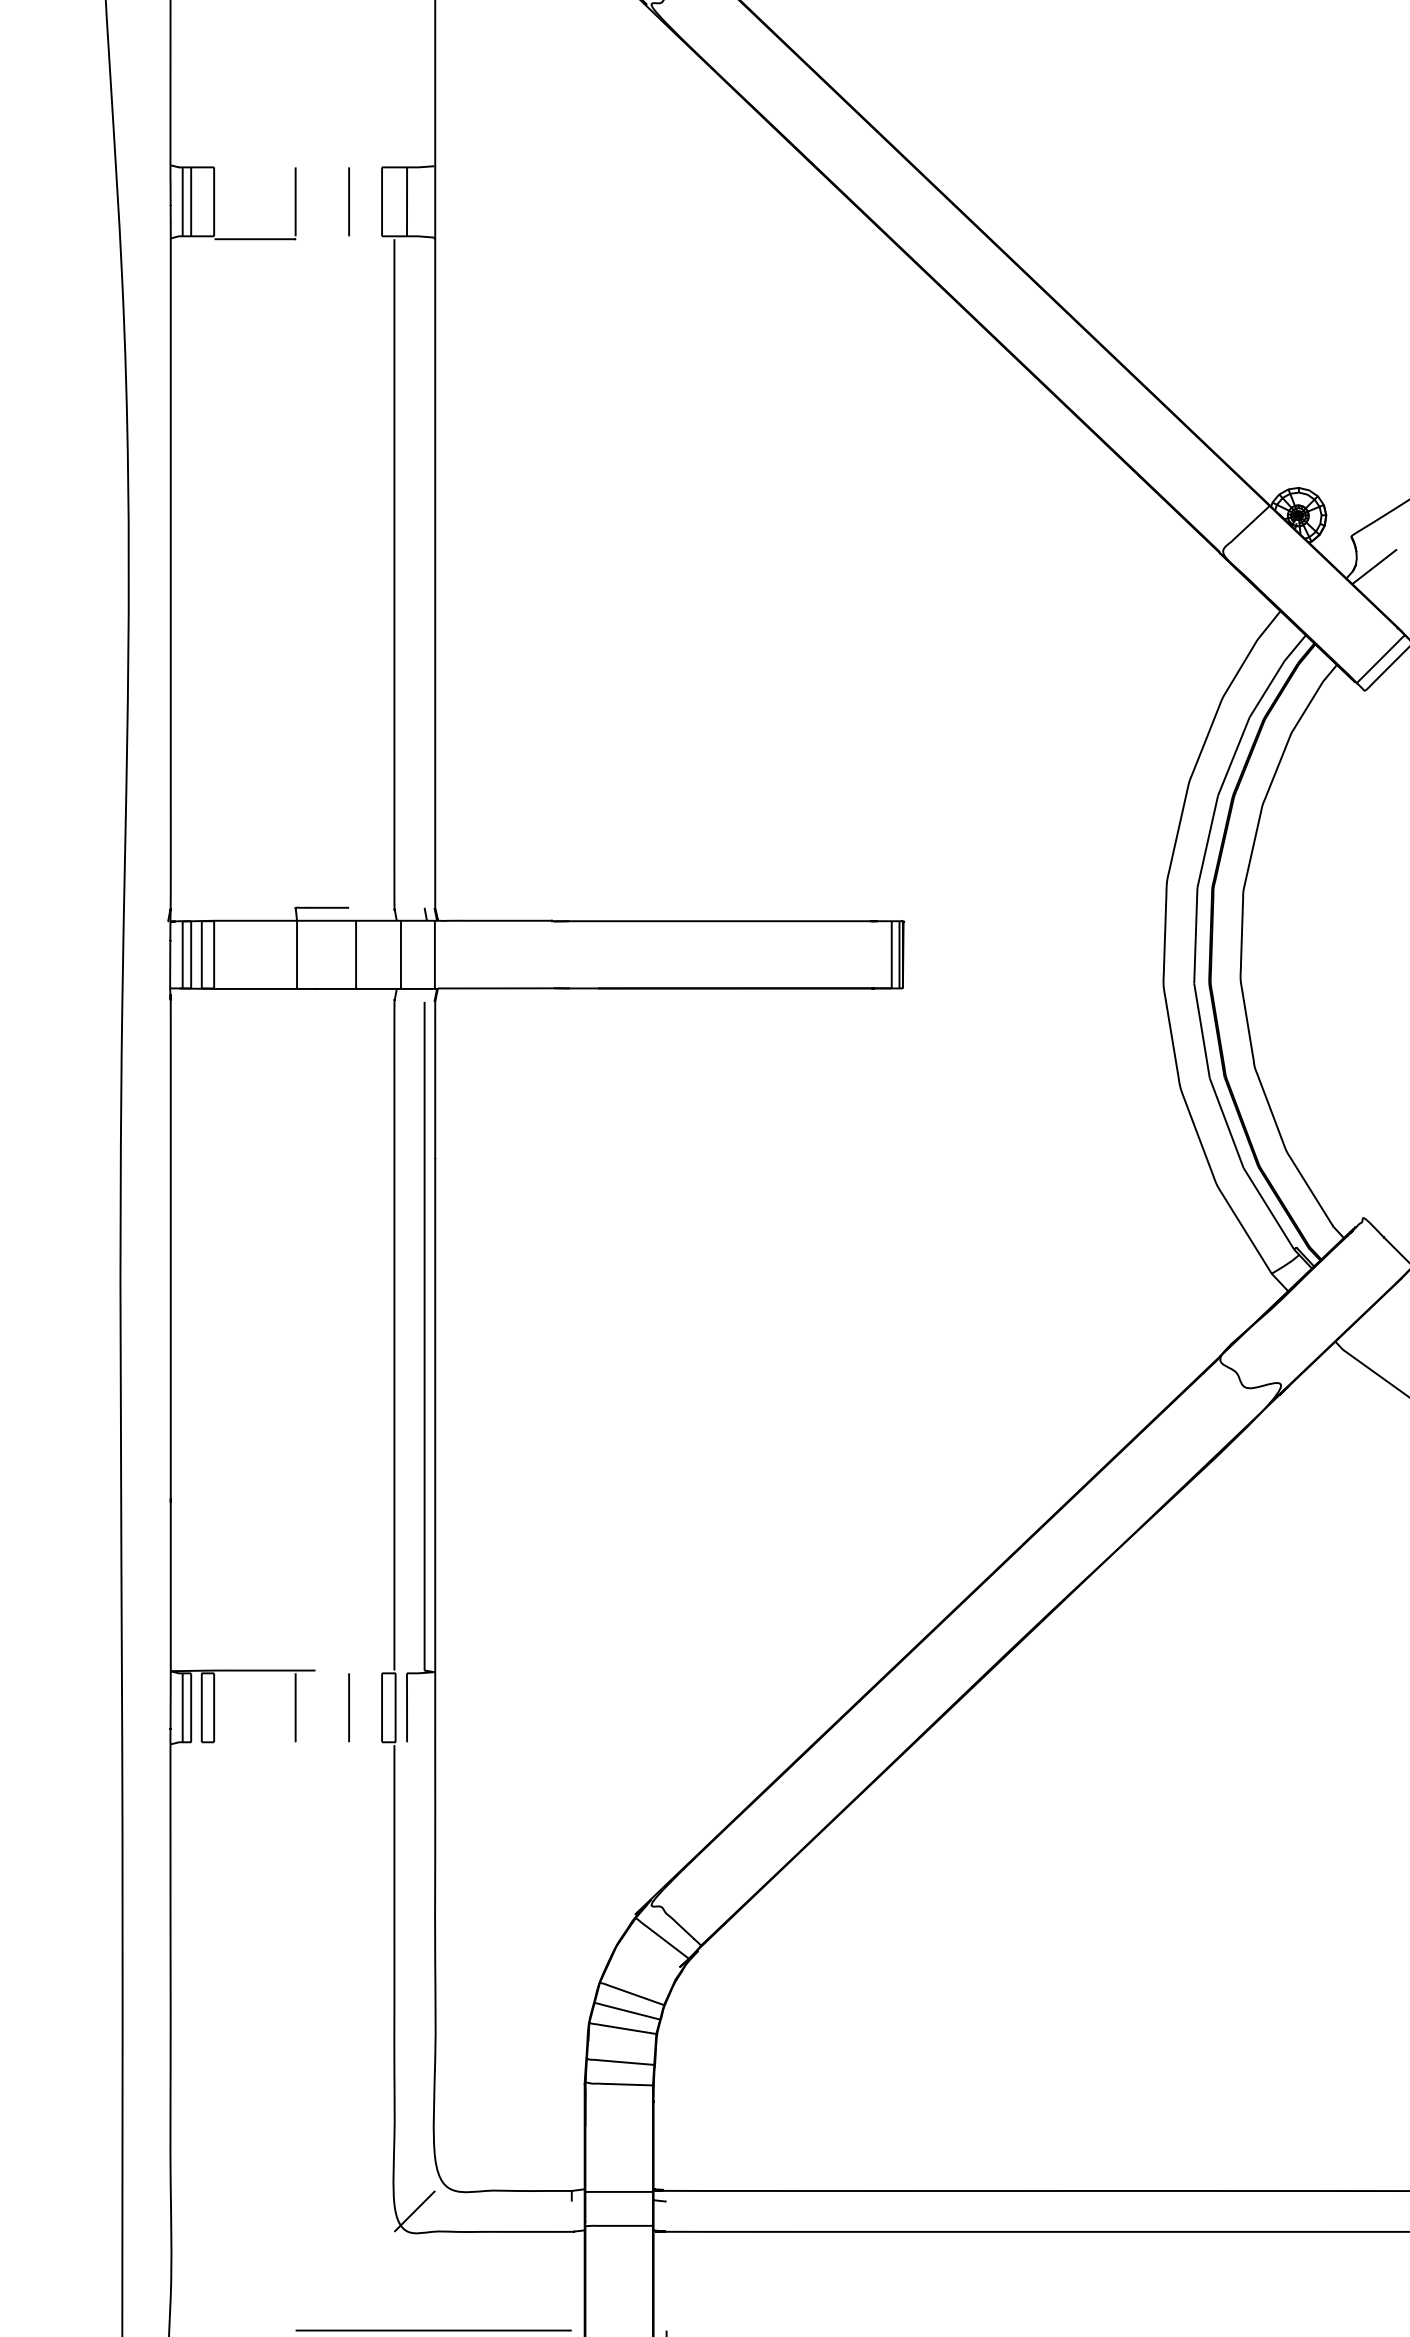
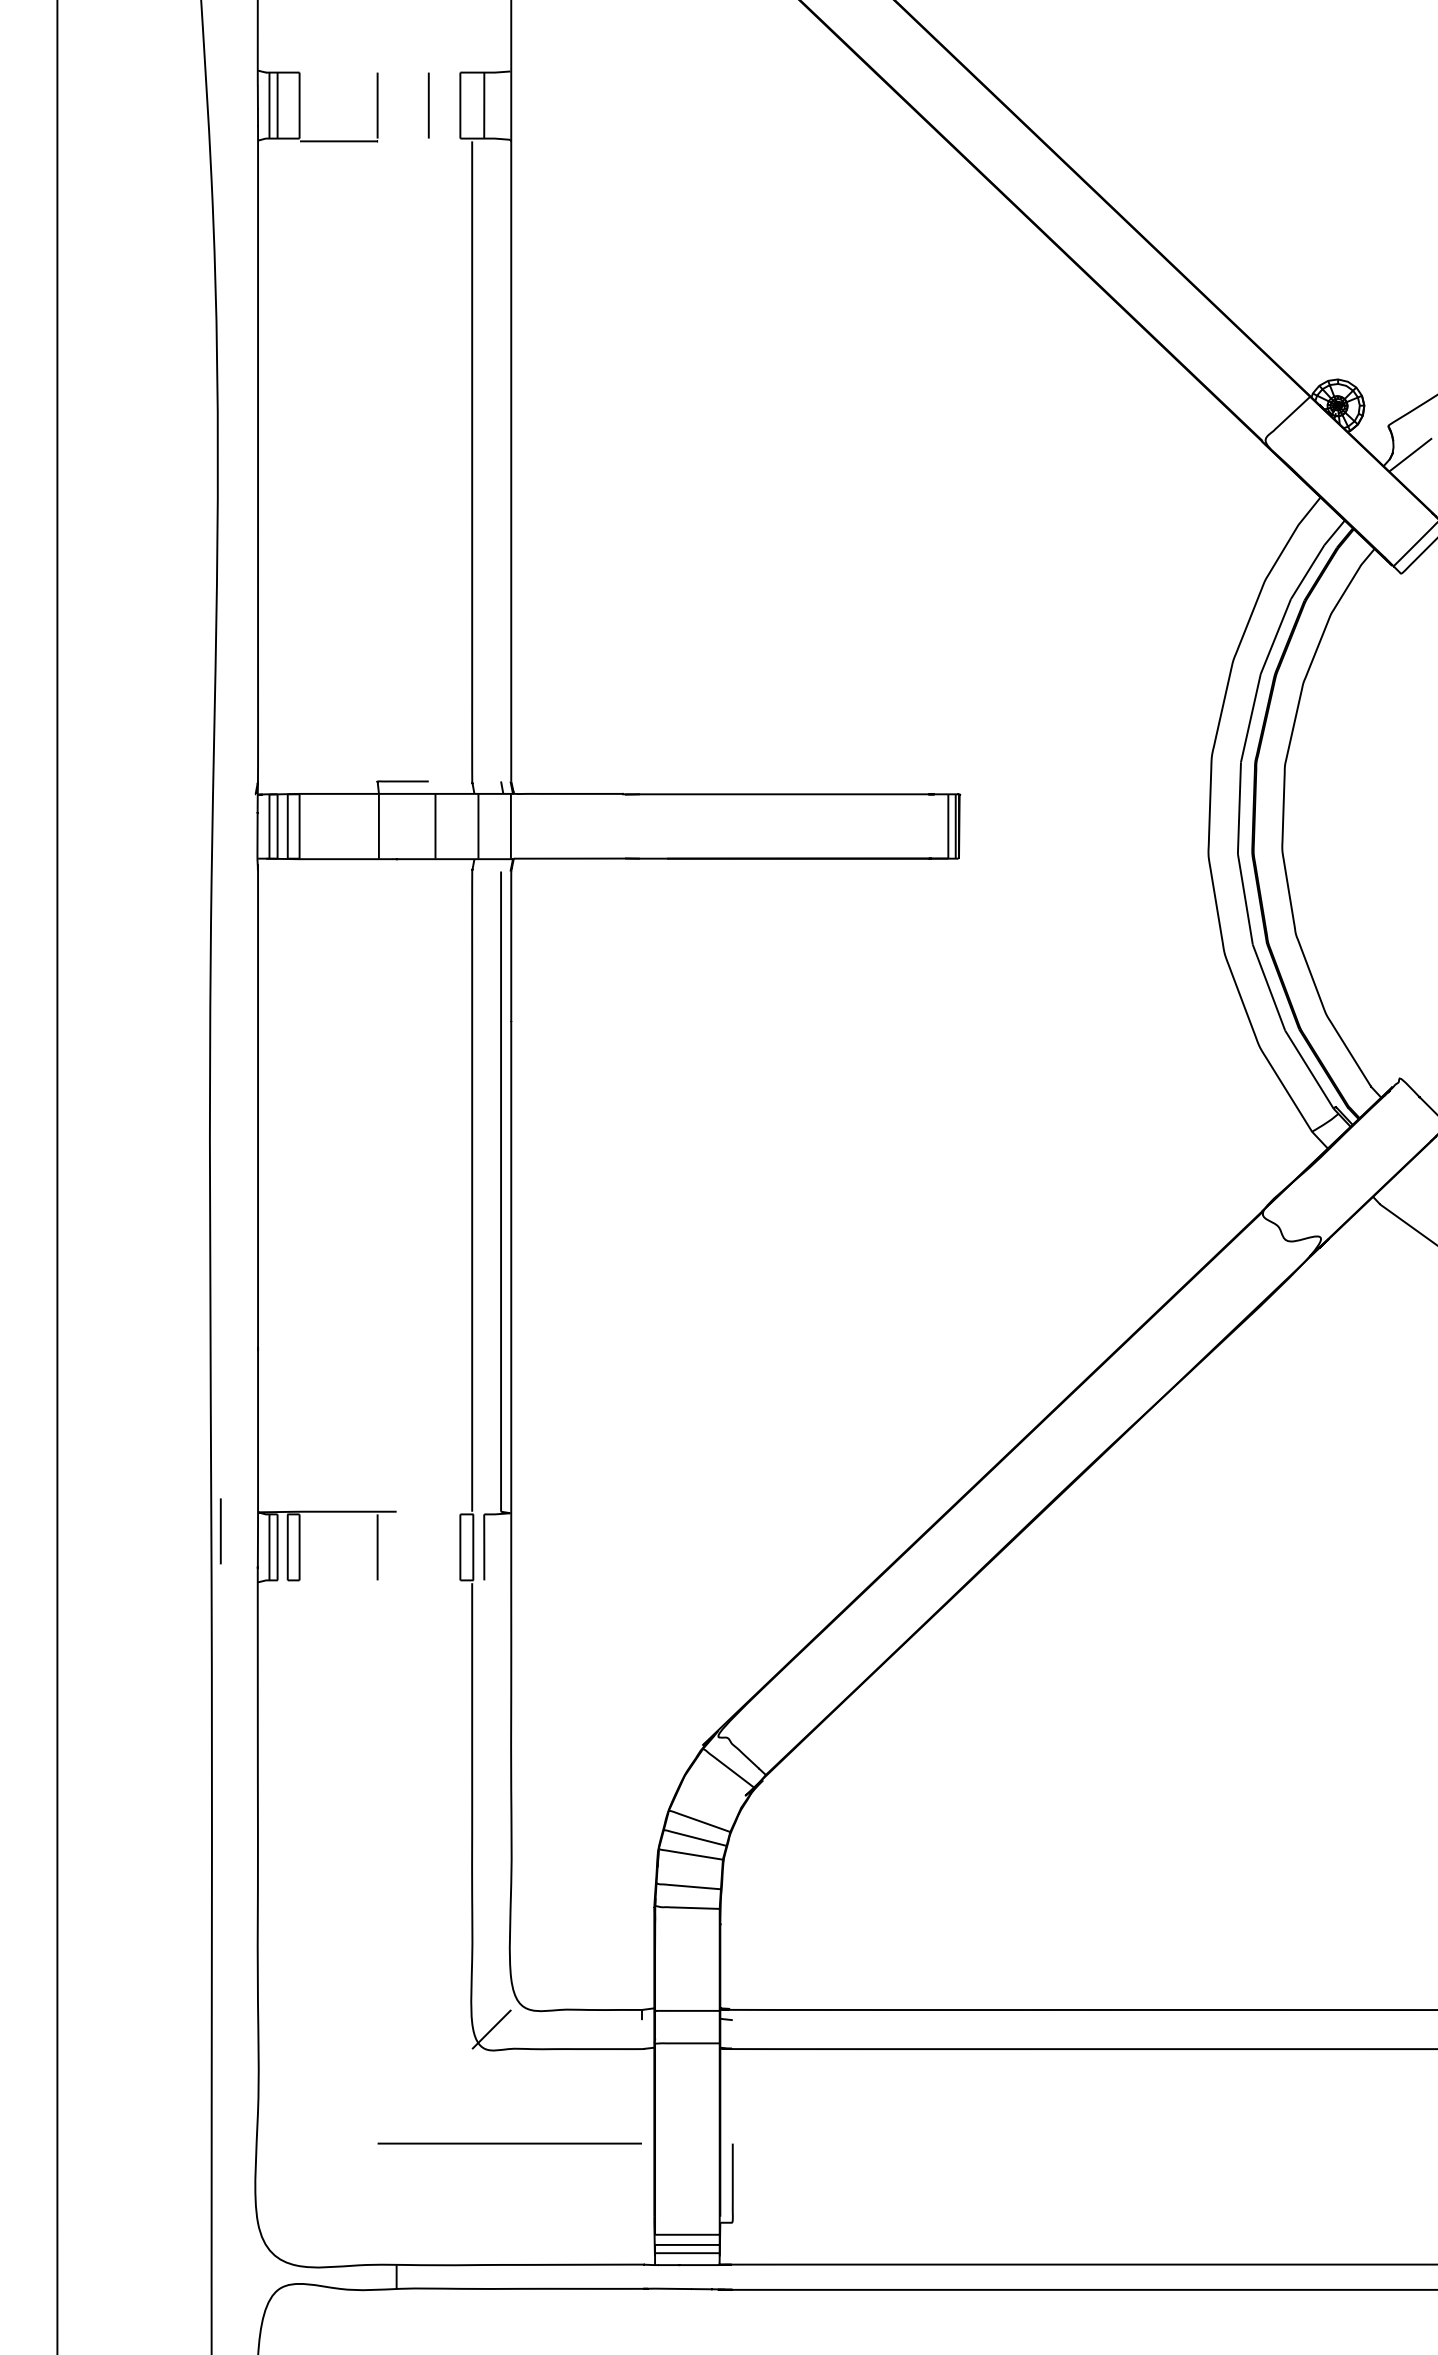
line: (348, 1707) -> (220, 1531), moved

